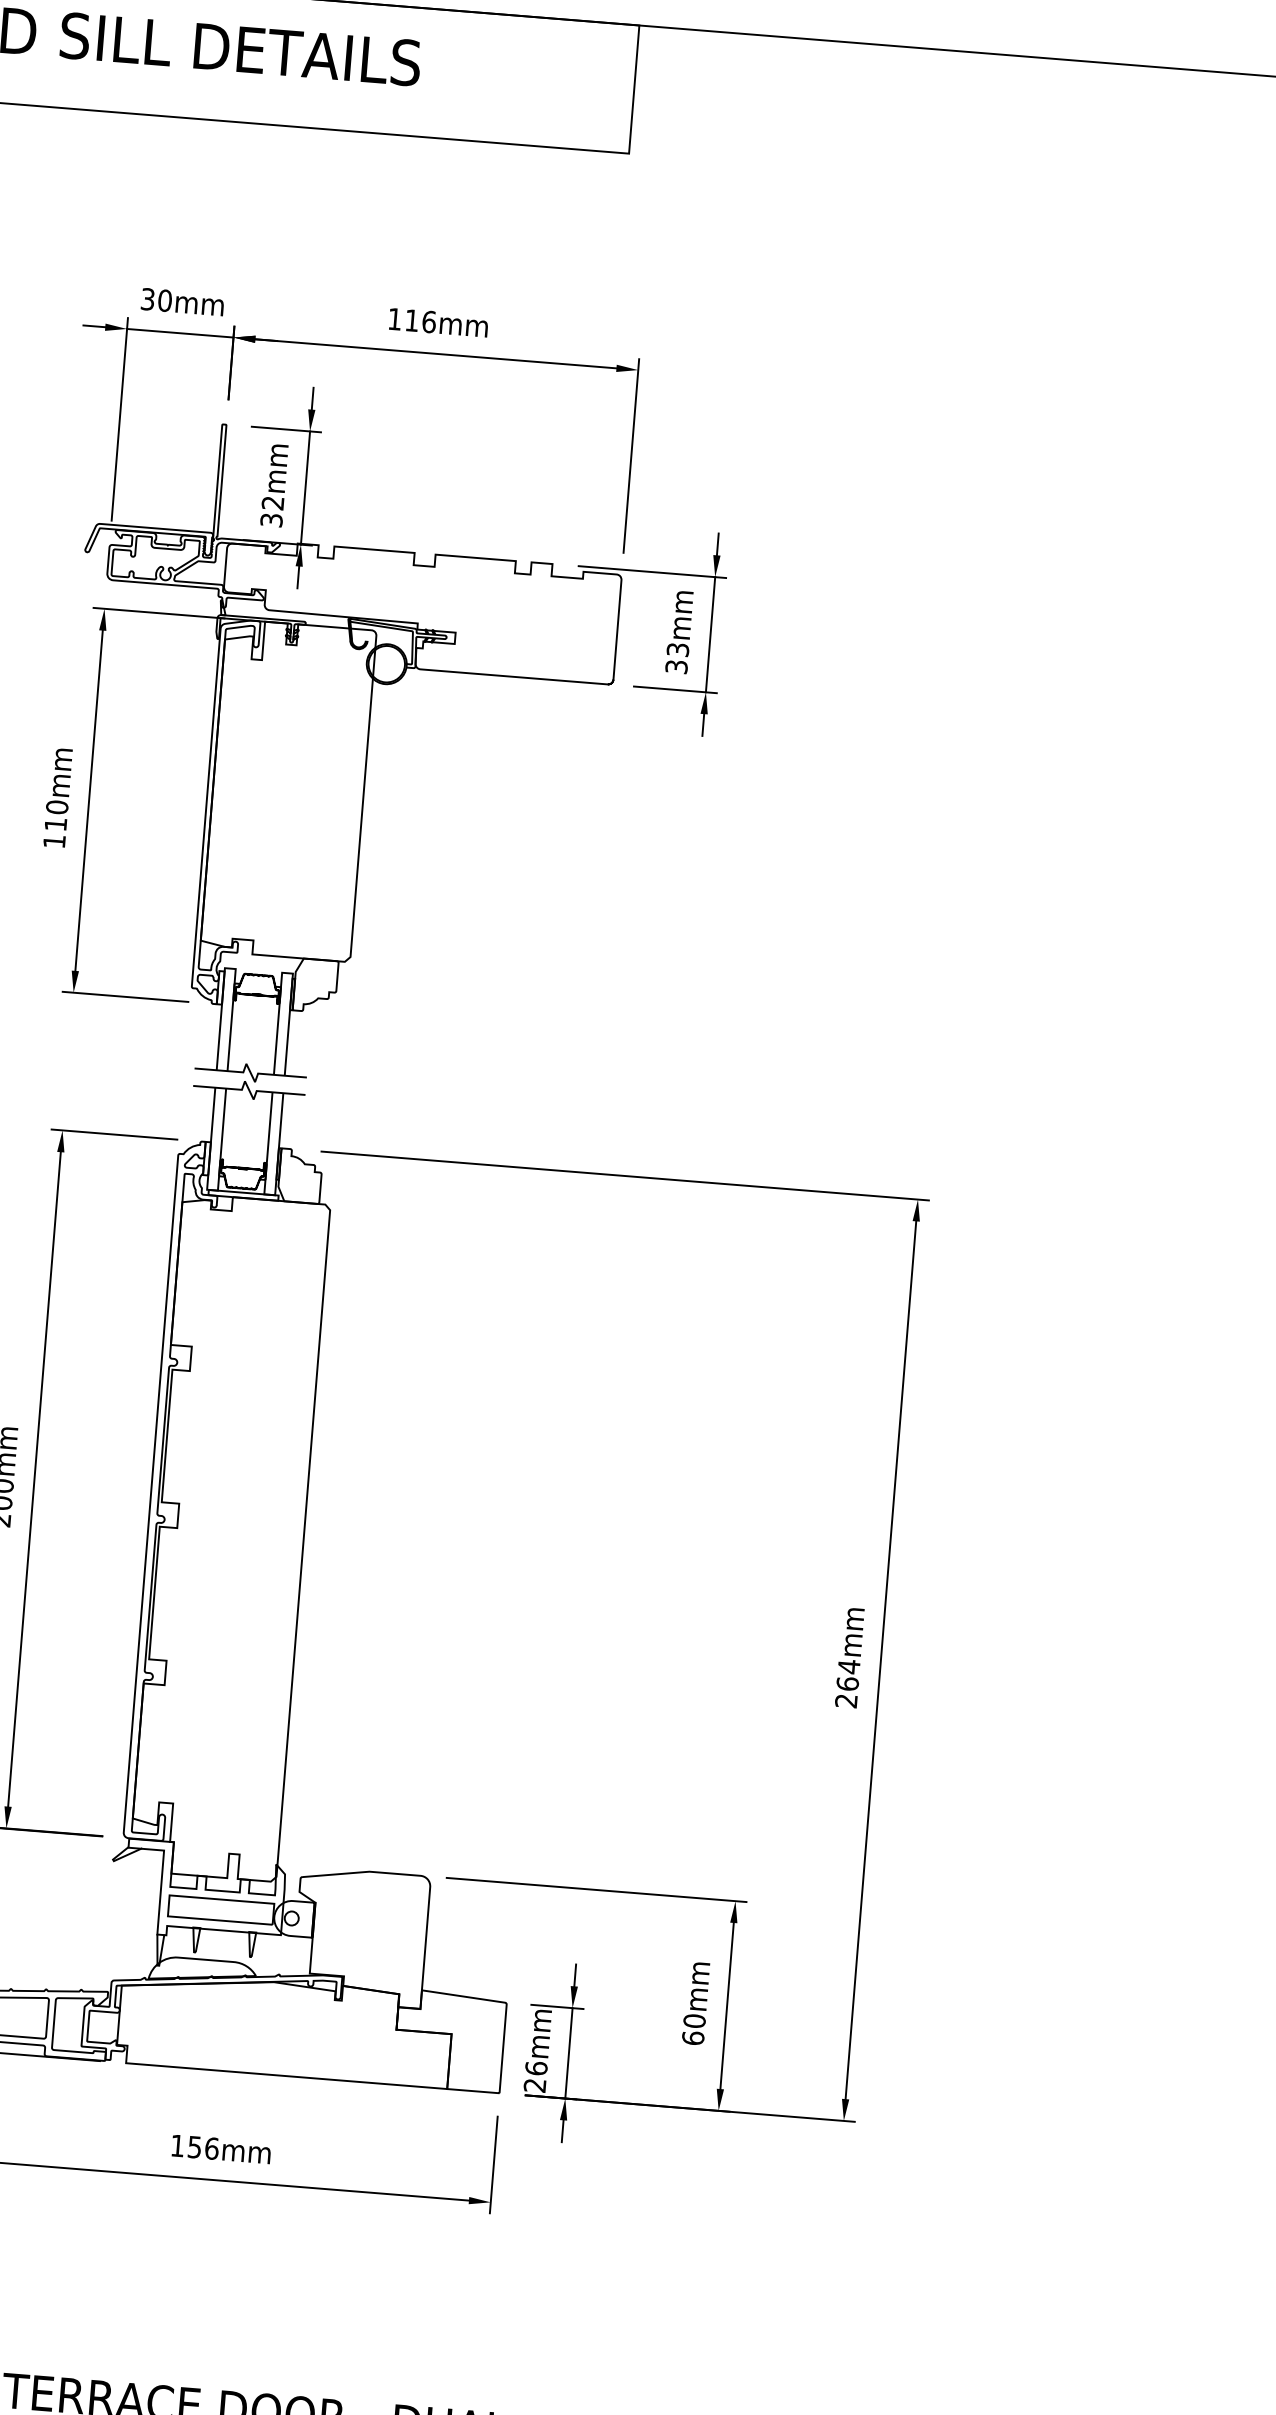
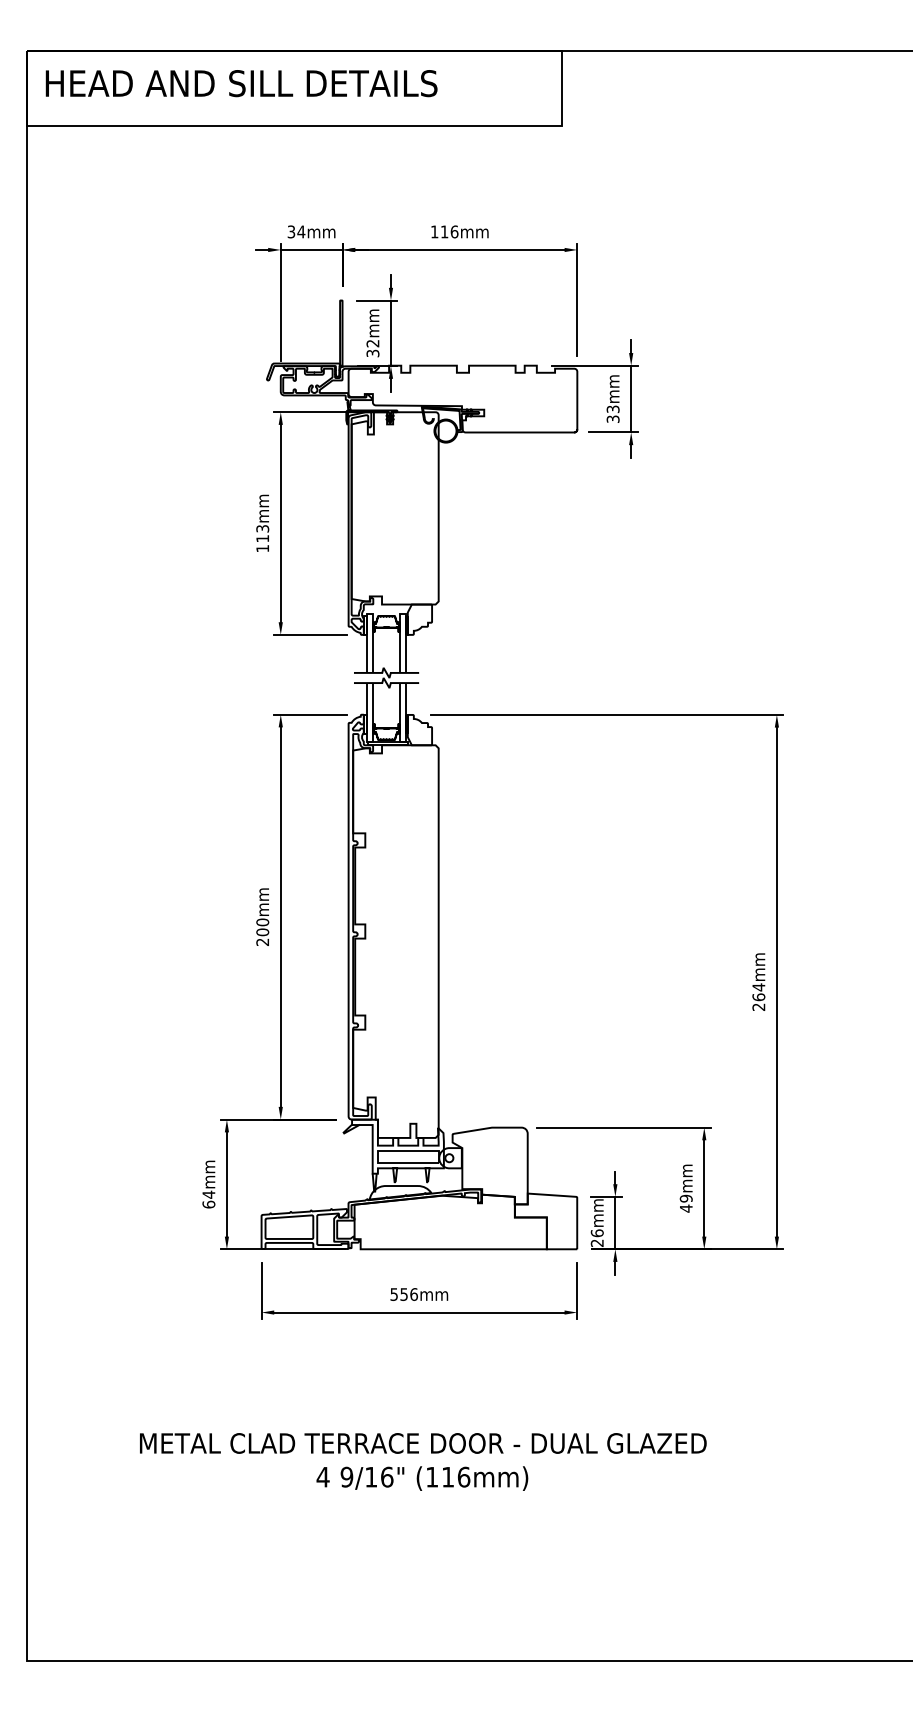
text: (165, 300) -> (301, 231), 30mm -> 34mm
text: (56, 806) -> (262, 528), 110mm -> 113mm
text: (692, 2029) -> (685, 1203), 60mm -> 49mm
text: (176, 2145) -> (393, 1294), 156mm -> 556mm

